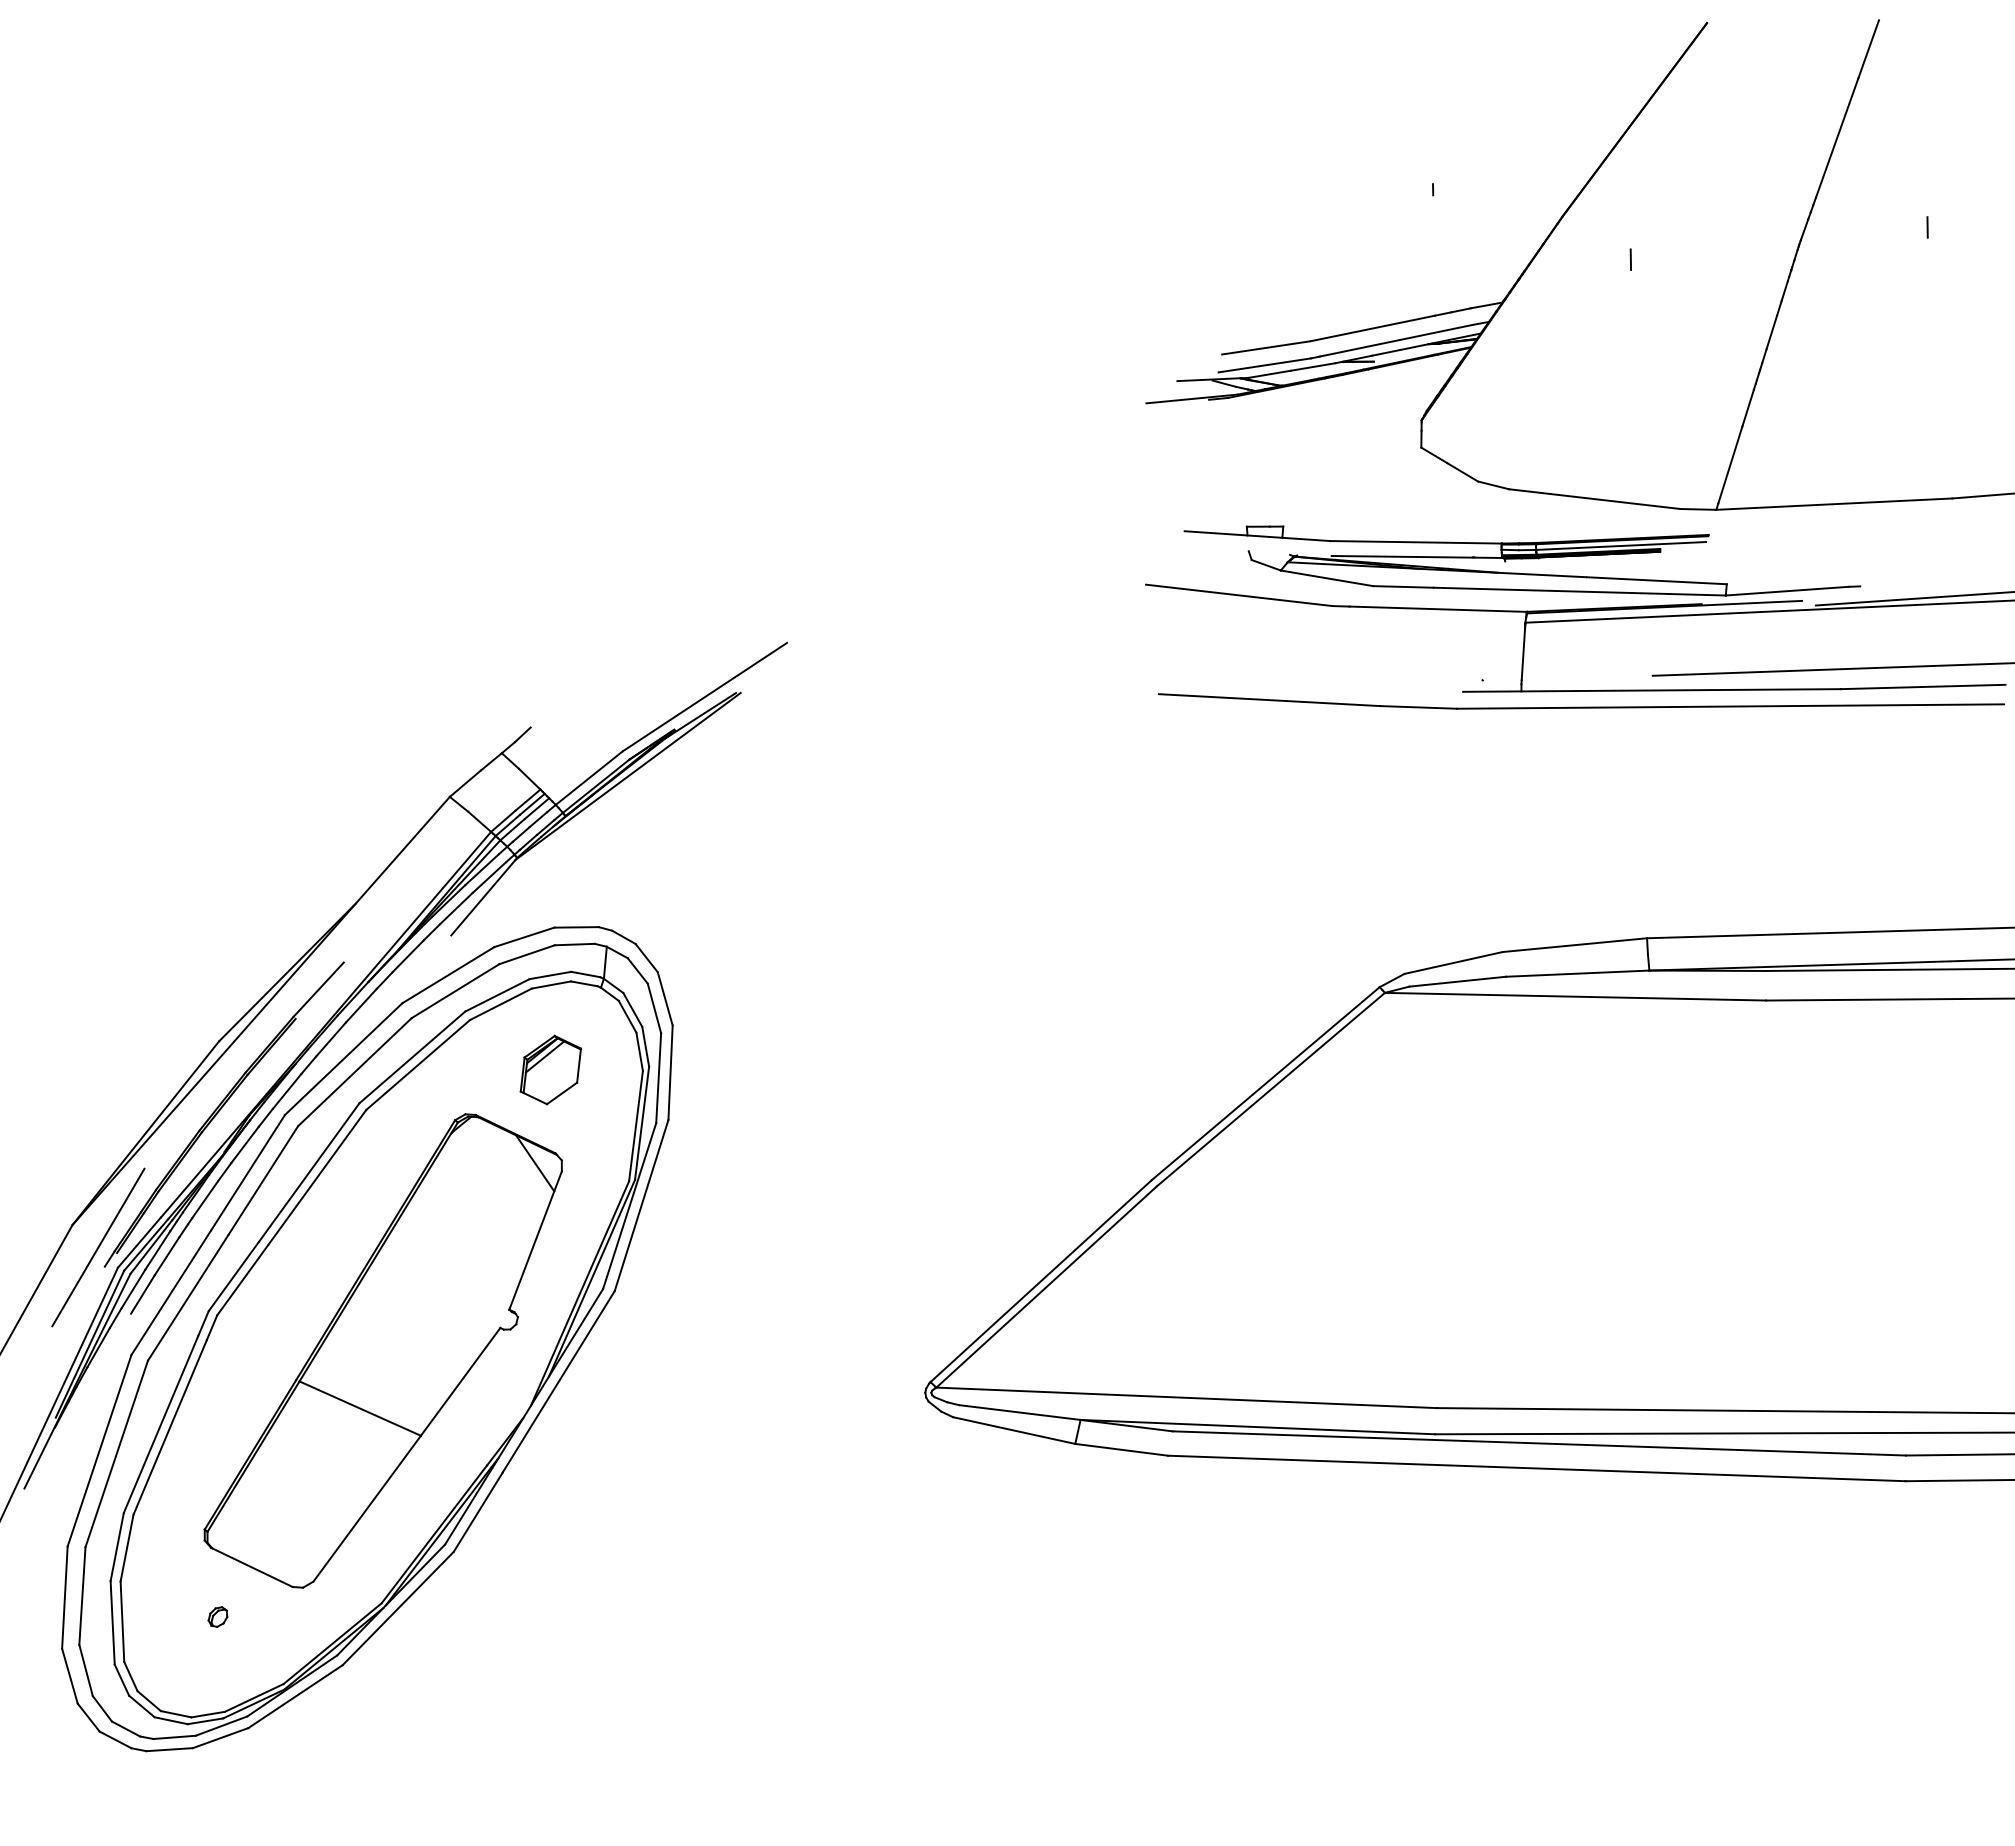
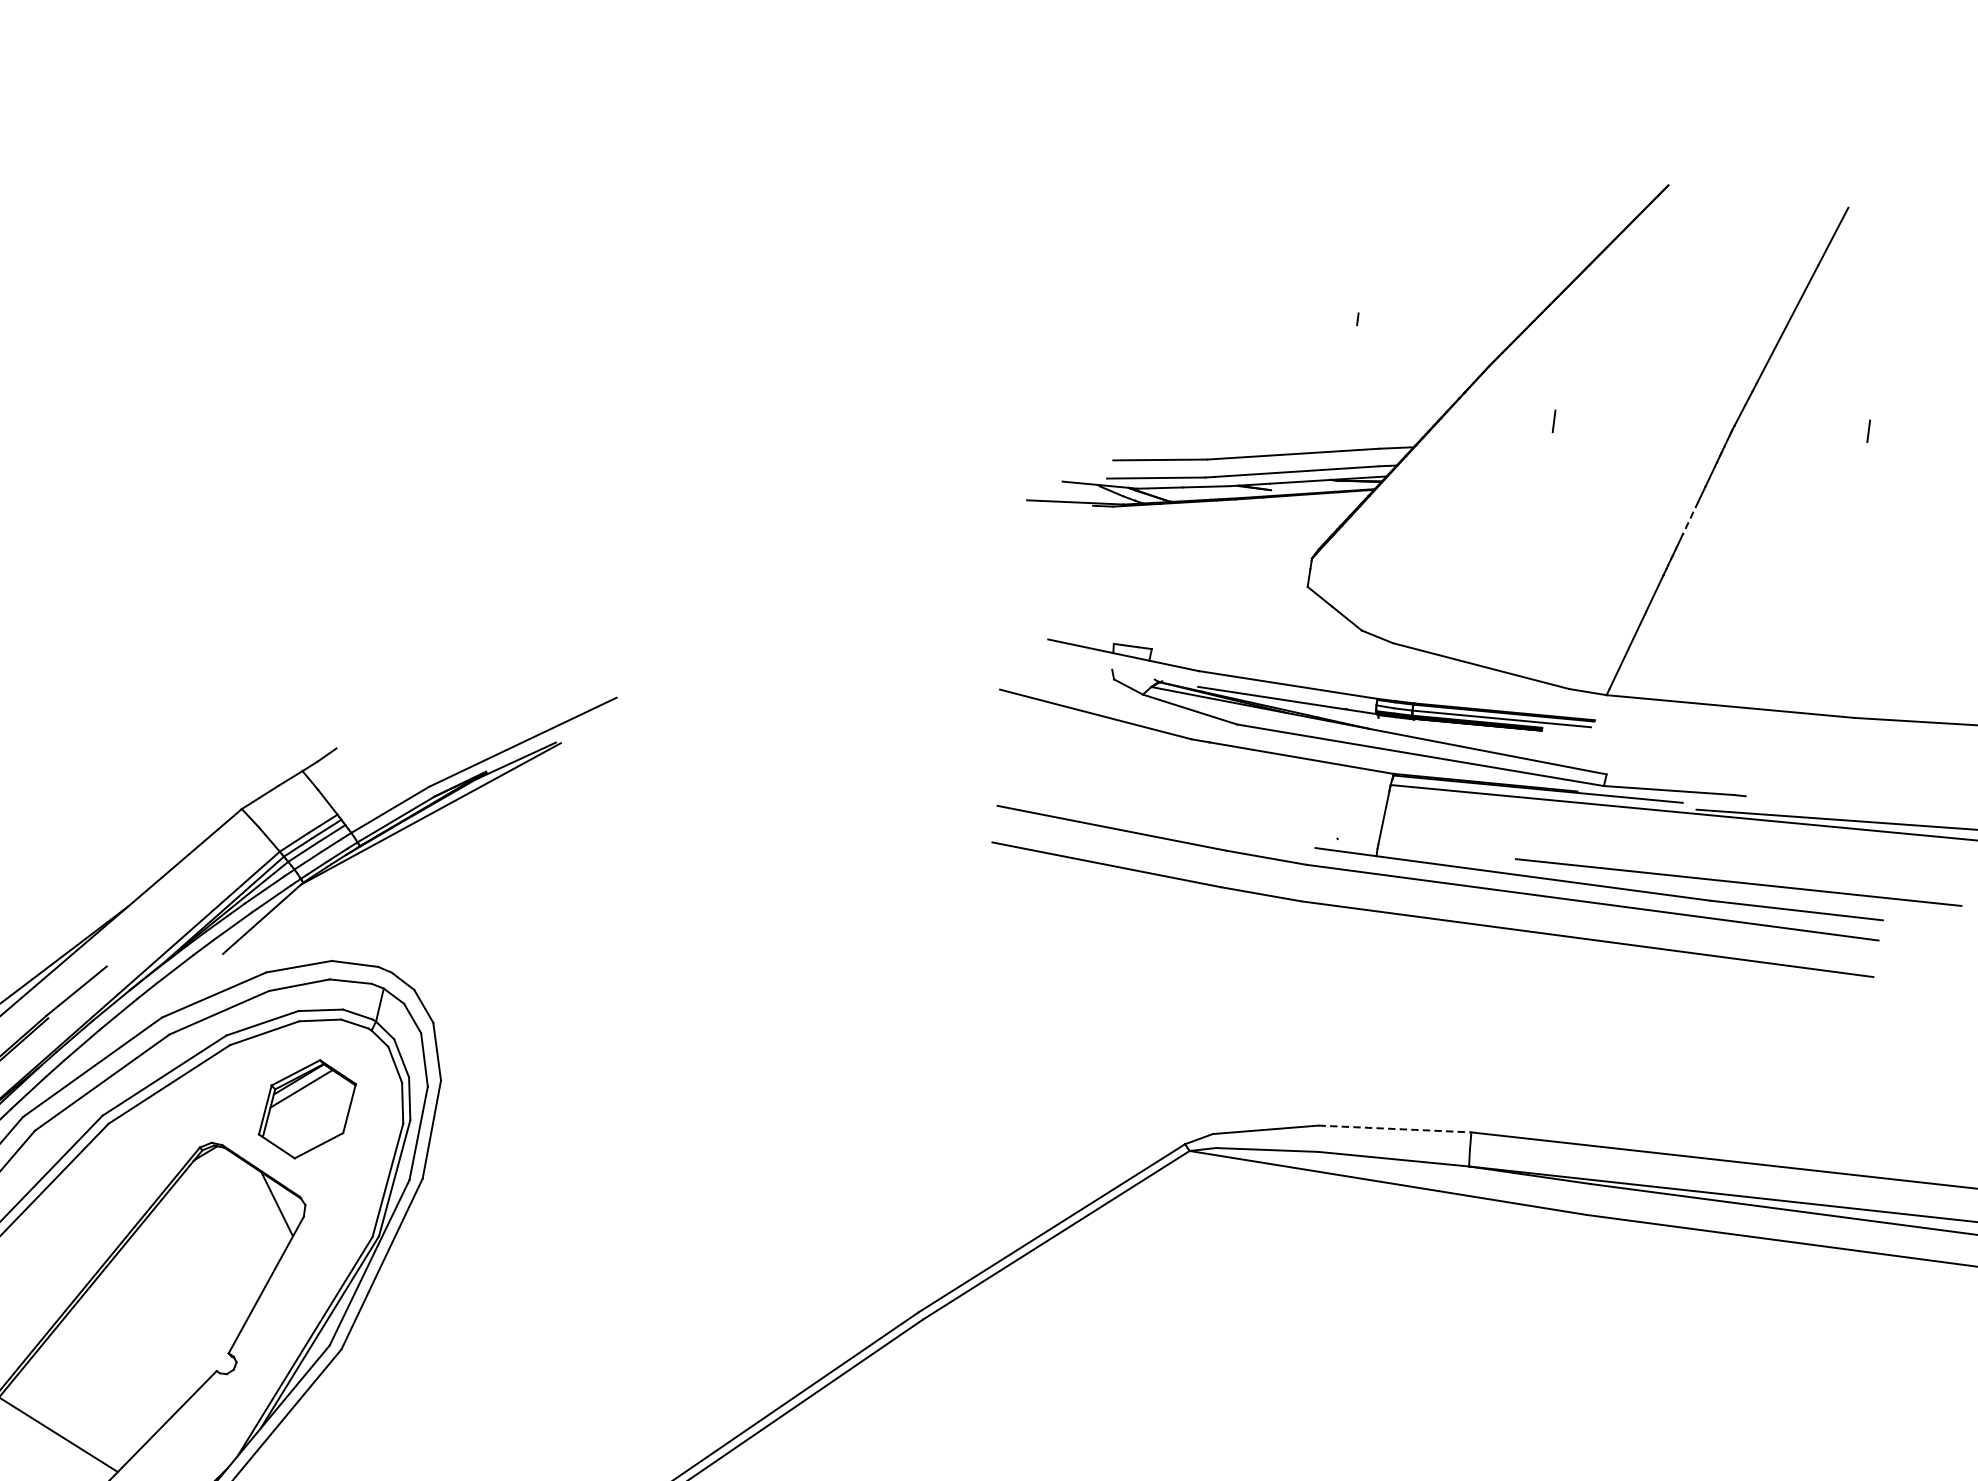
line: (1771, 332) -> (1690, 518), solid -> dashed
part: (1581, 736) -> (1432, 912), added
line: (1574, 945) -> (1394, 1129), solid -> dashed
part: (550, 1069) -> (306, 1108), size x1.4

